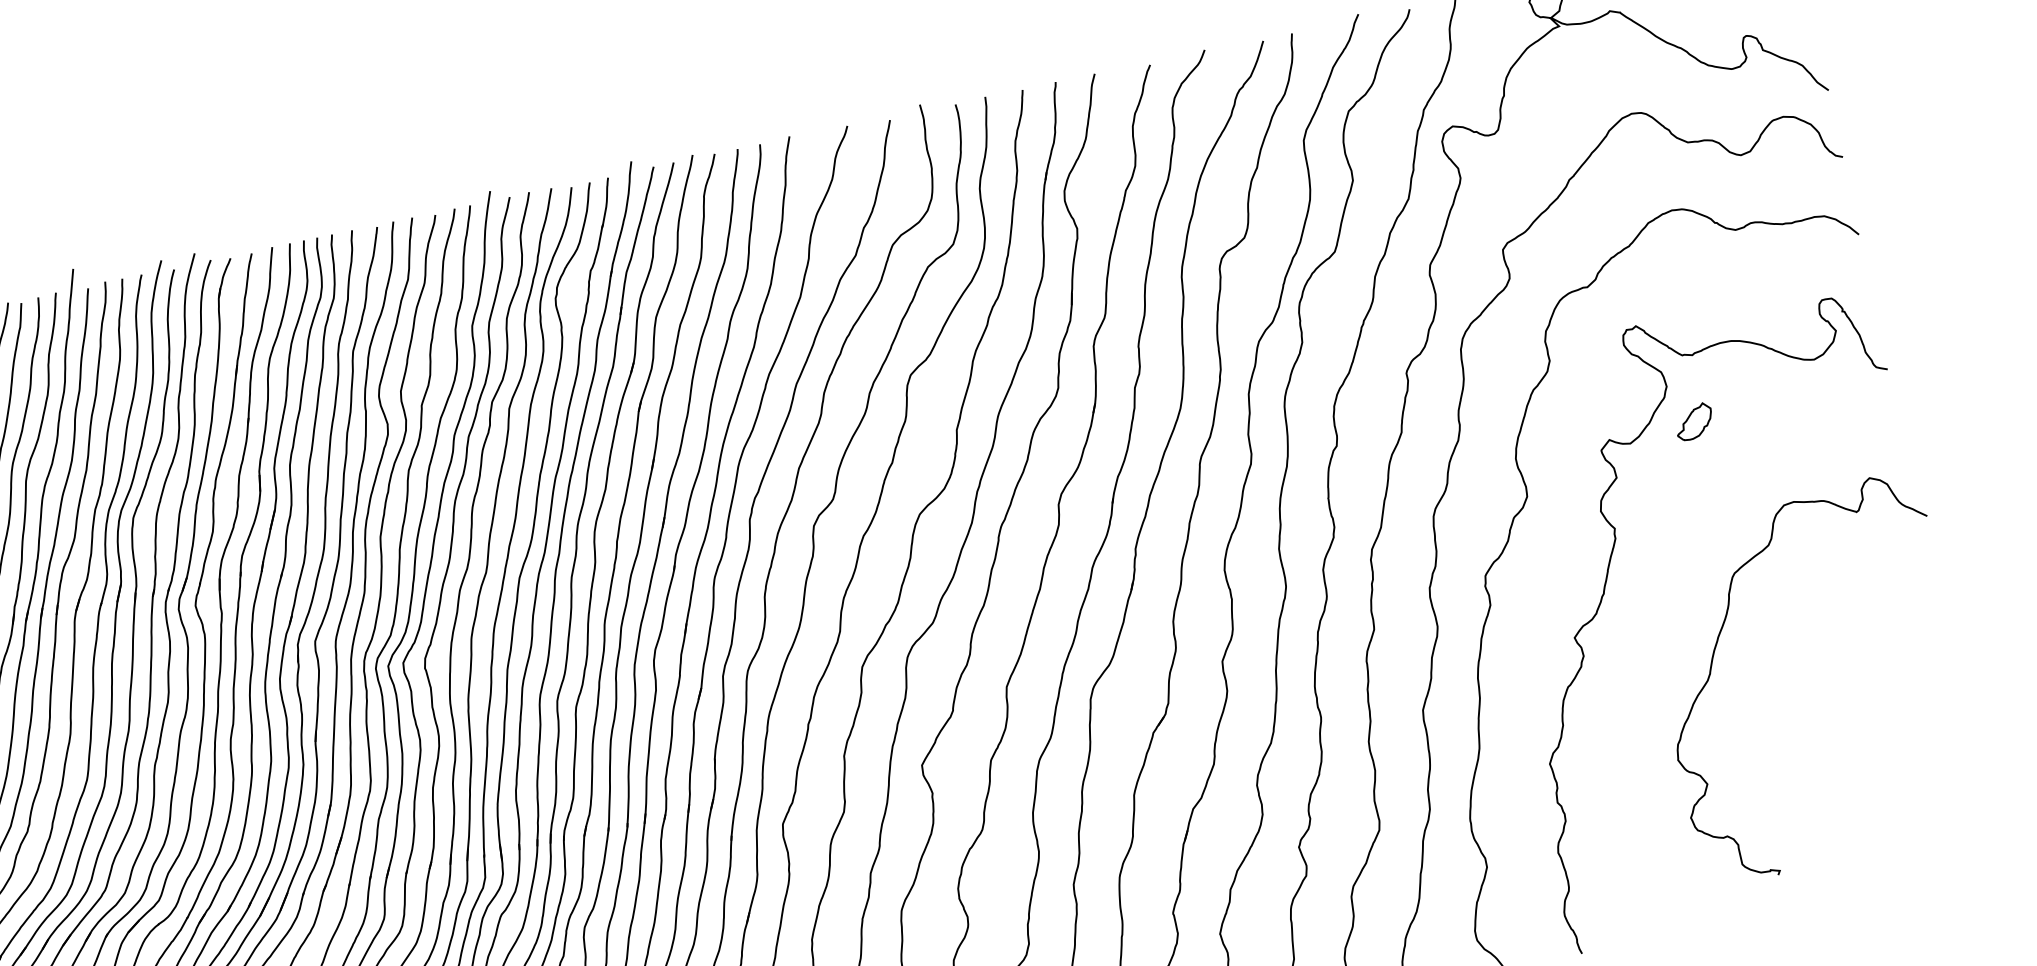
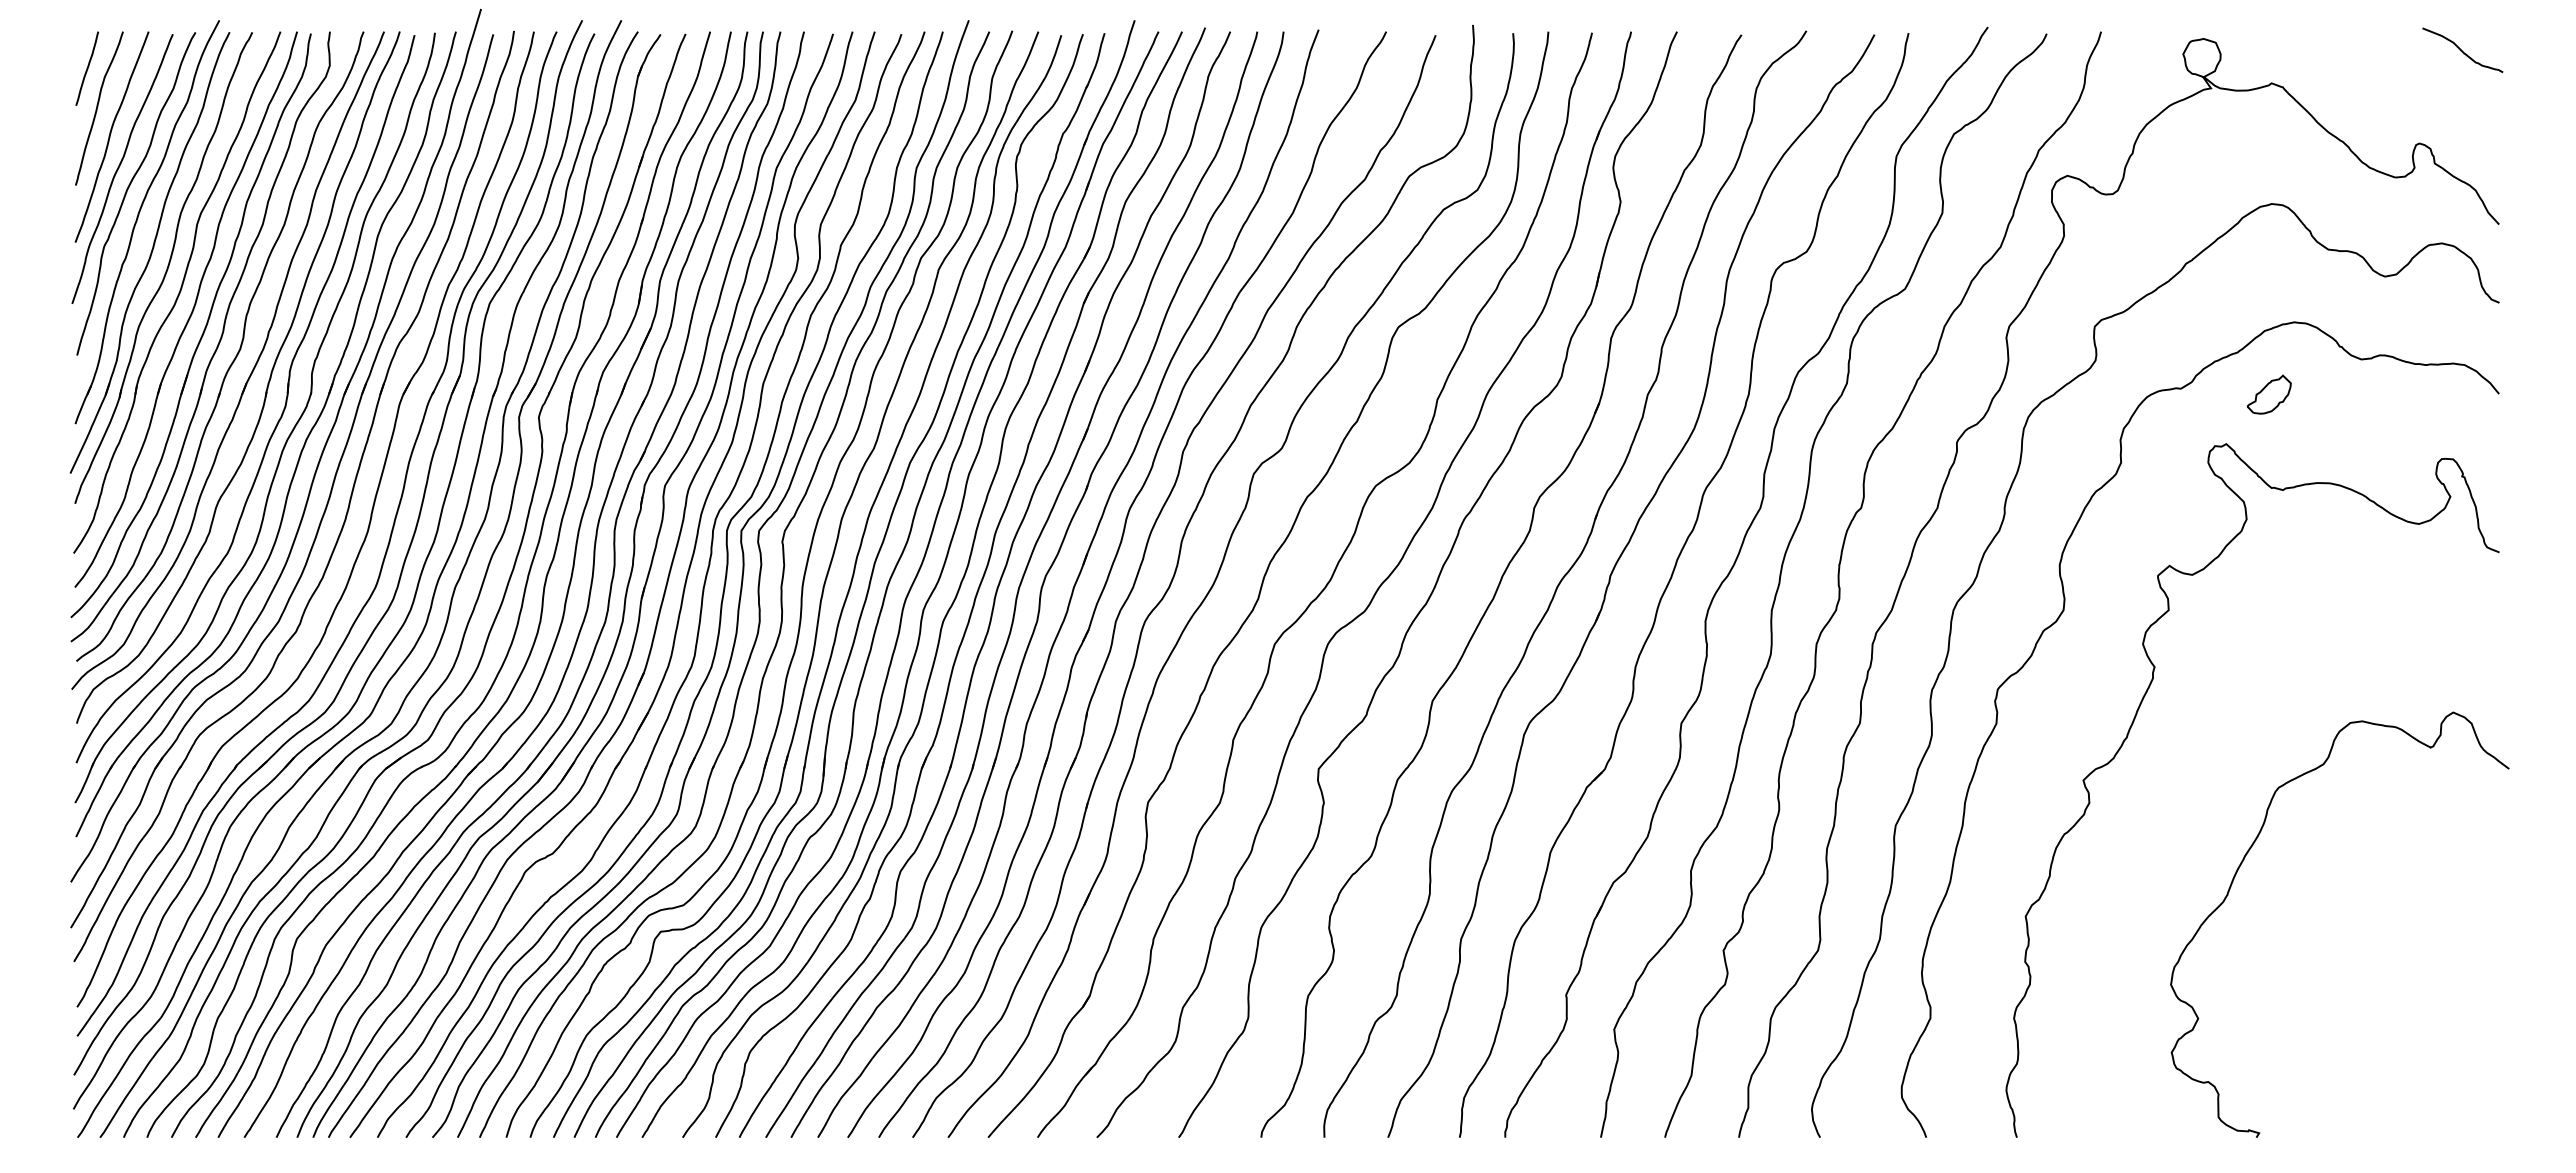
part: (1693, 421) -> (2268, 394), moved
curve: (1713, 657) -> (2235, 877), moved

